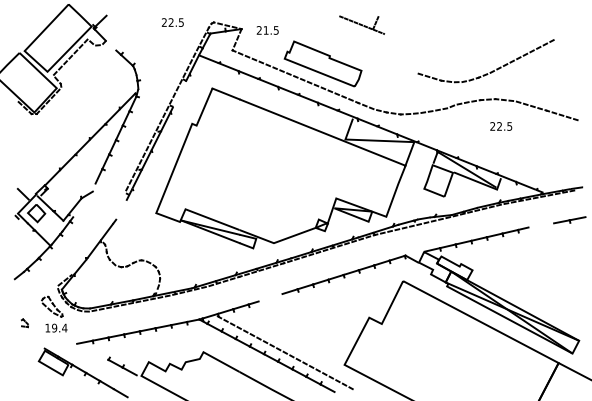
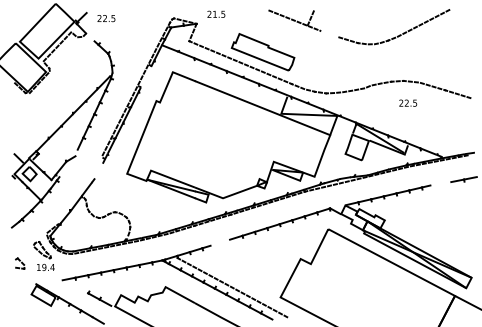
text: (172, 22) -> (106, 18), moved
part: (361, 24) -> (294, 20), size x1.43
text: (267, 30) -> (216, 14), moved
part: (490, 71) -> (397, 35), moved
part: (24, 322) -> (19, 262), size x1.67

